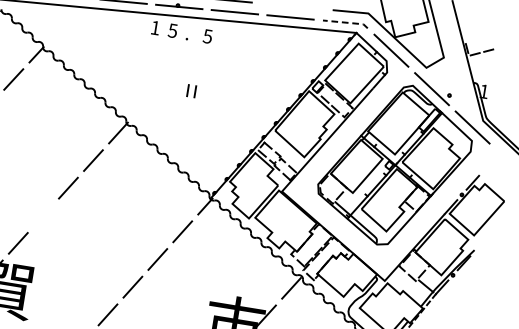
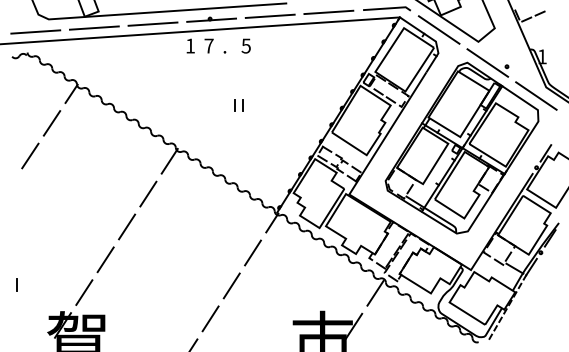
line: (346, 22) -> (387, 8), dashed -> solid
text: (172, 30) -> (208, 45), 5 -> 7
line: (43, 215) -> (105, 259), added

